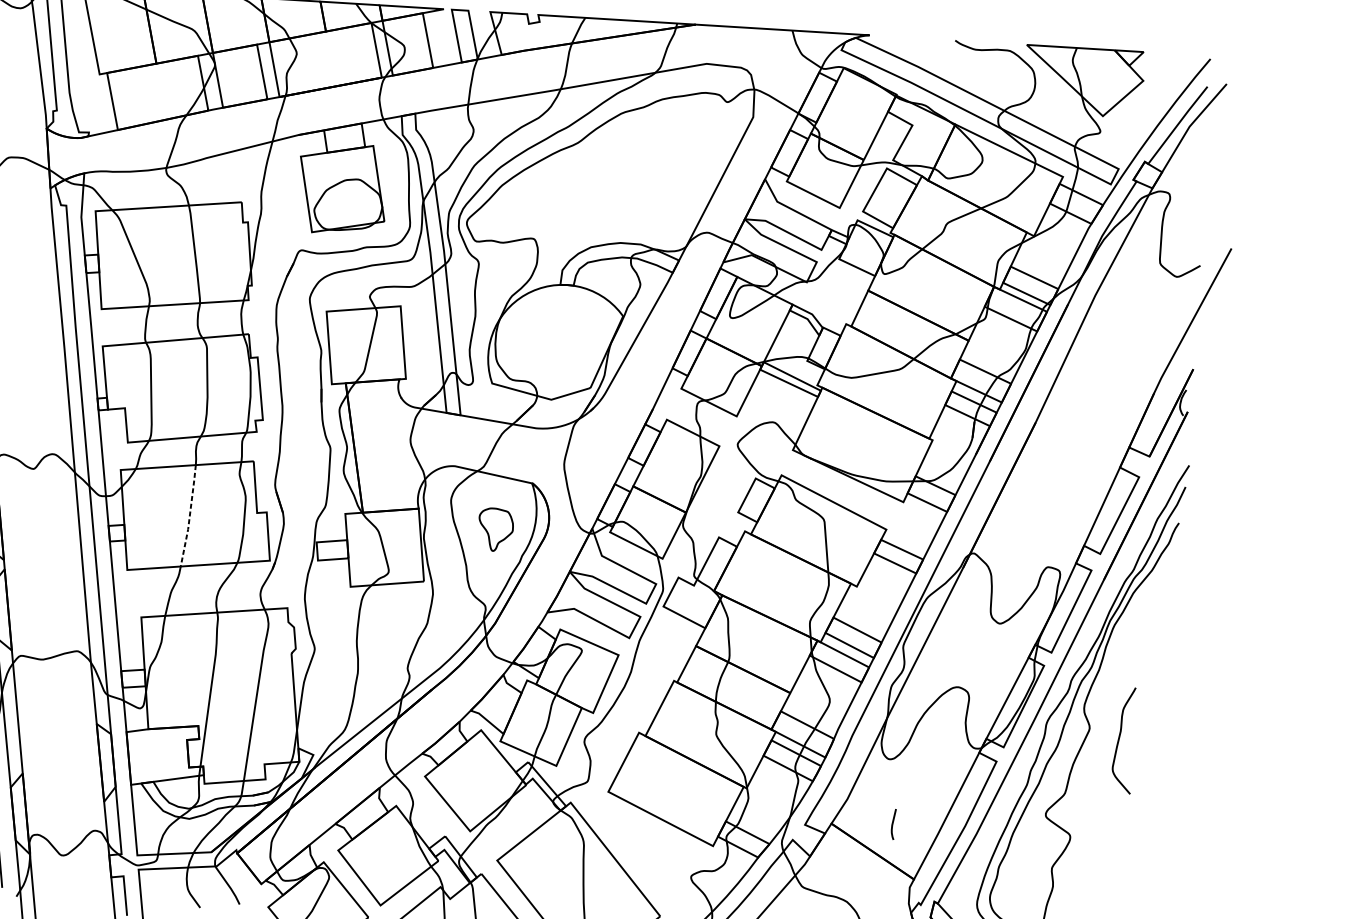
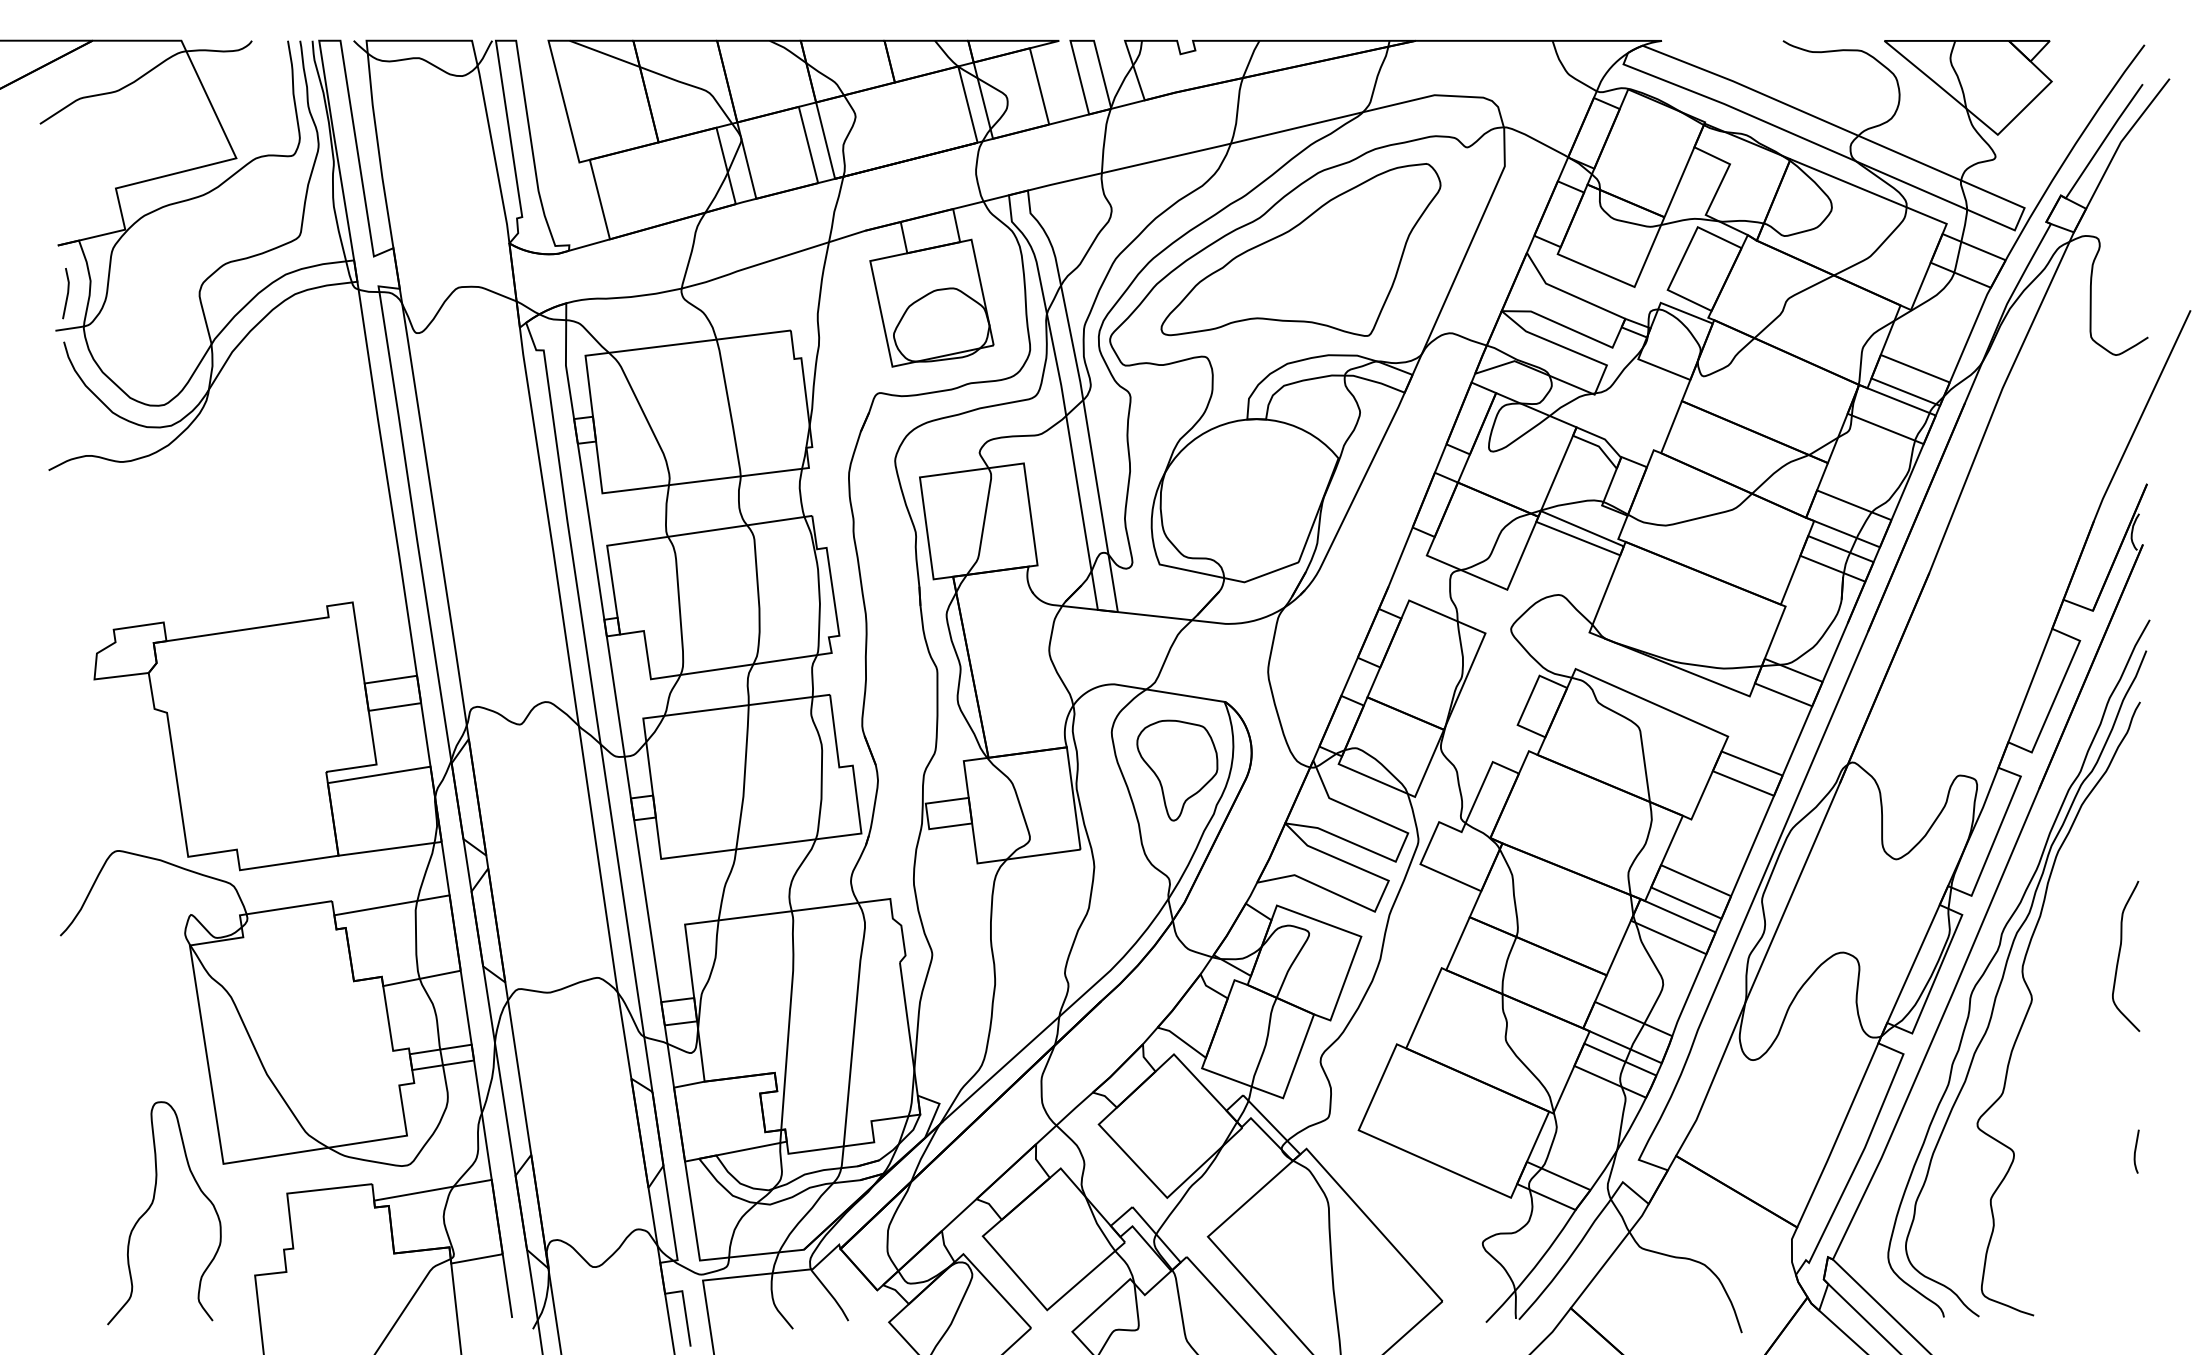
part: (605, 167) -> (1300, 249), added
line: (189, 516) -> (744, 777), dashed -> solid
part: (495, 529) -> (1177, 770), size x1.67
curve: (1119, 738) -> (2120, 953), moved
curve: (893, 823) -> (2136, 1150), moved

